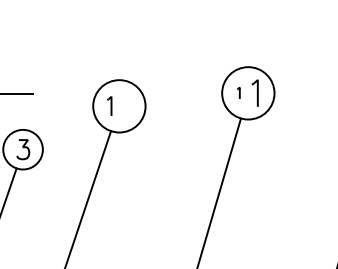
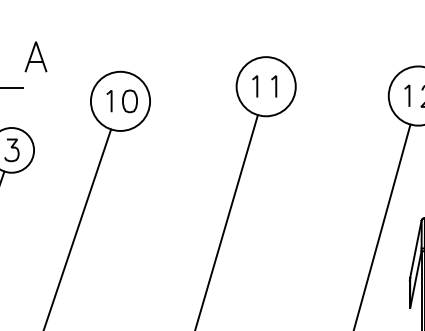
part: (44, 66) -> (35, 56), added
part: (238, 93) -> (255, 86), size x1.67
part: (255, 93) -> (274, 86), size x0.71
part: (127, 106) -> (129, 101), added

